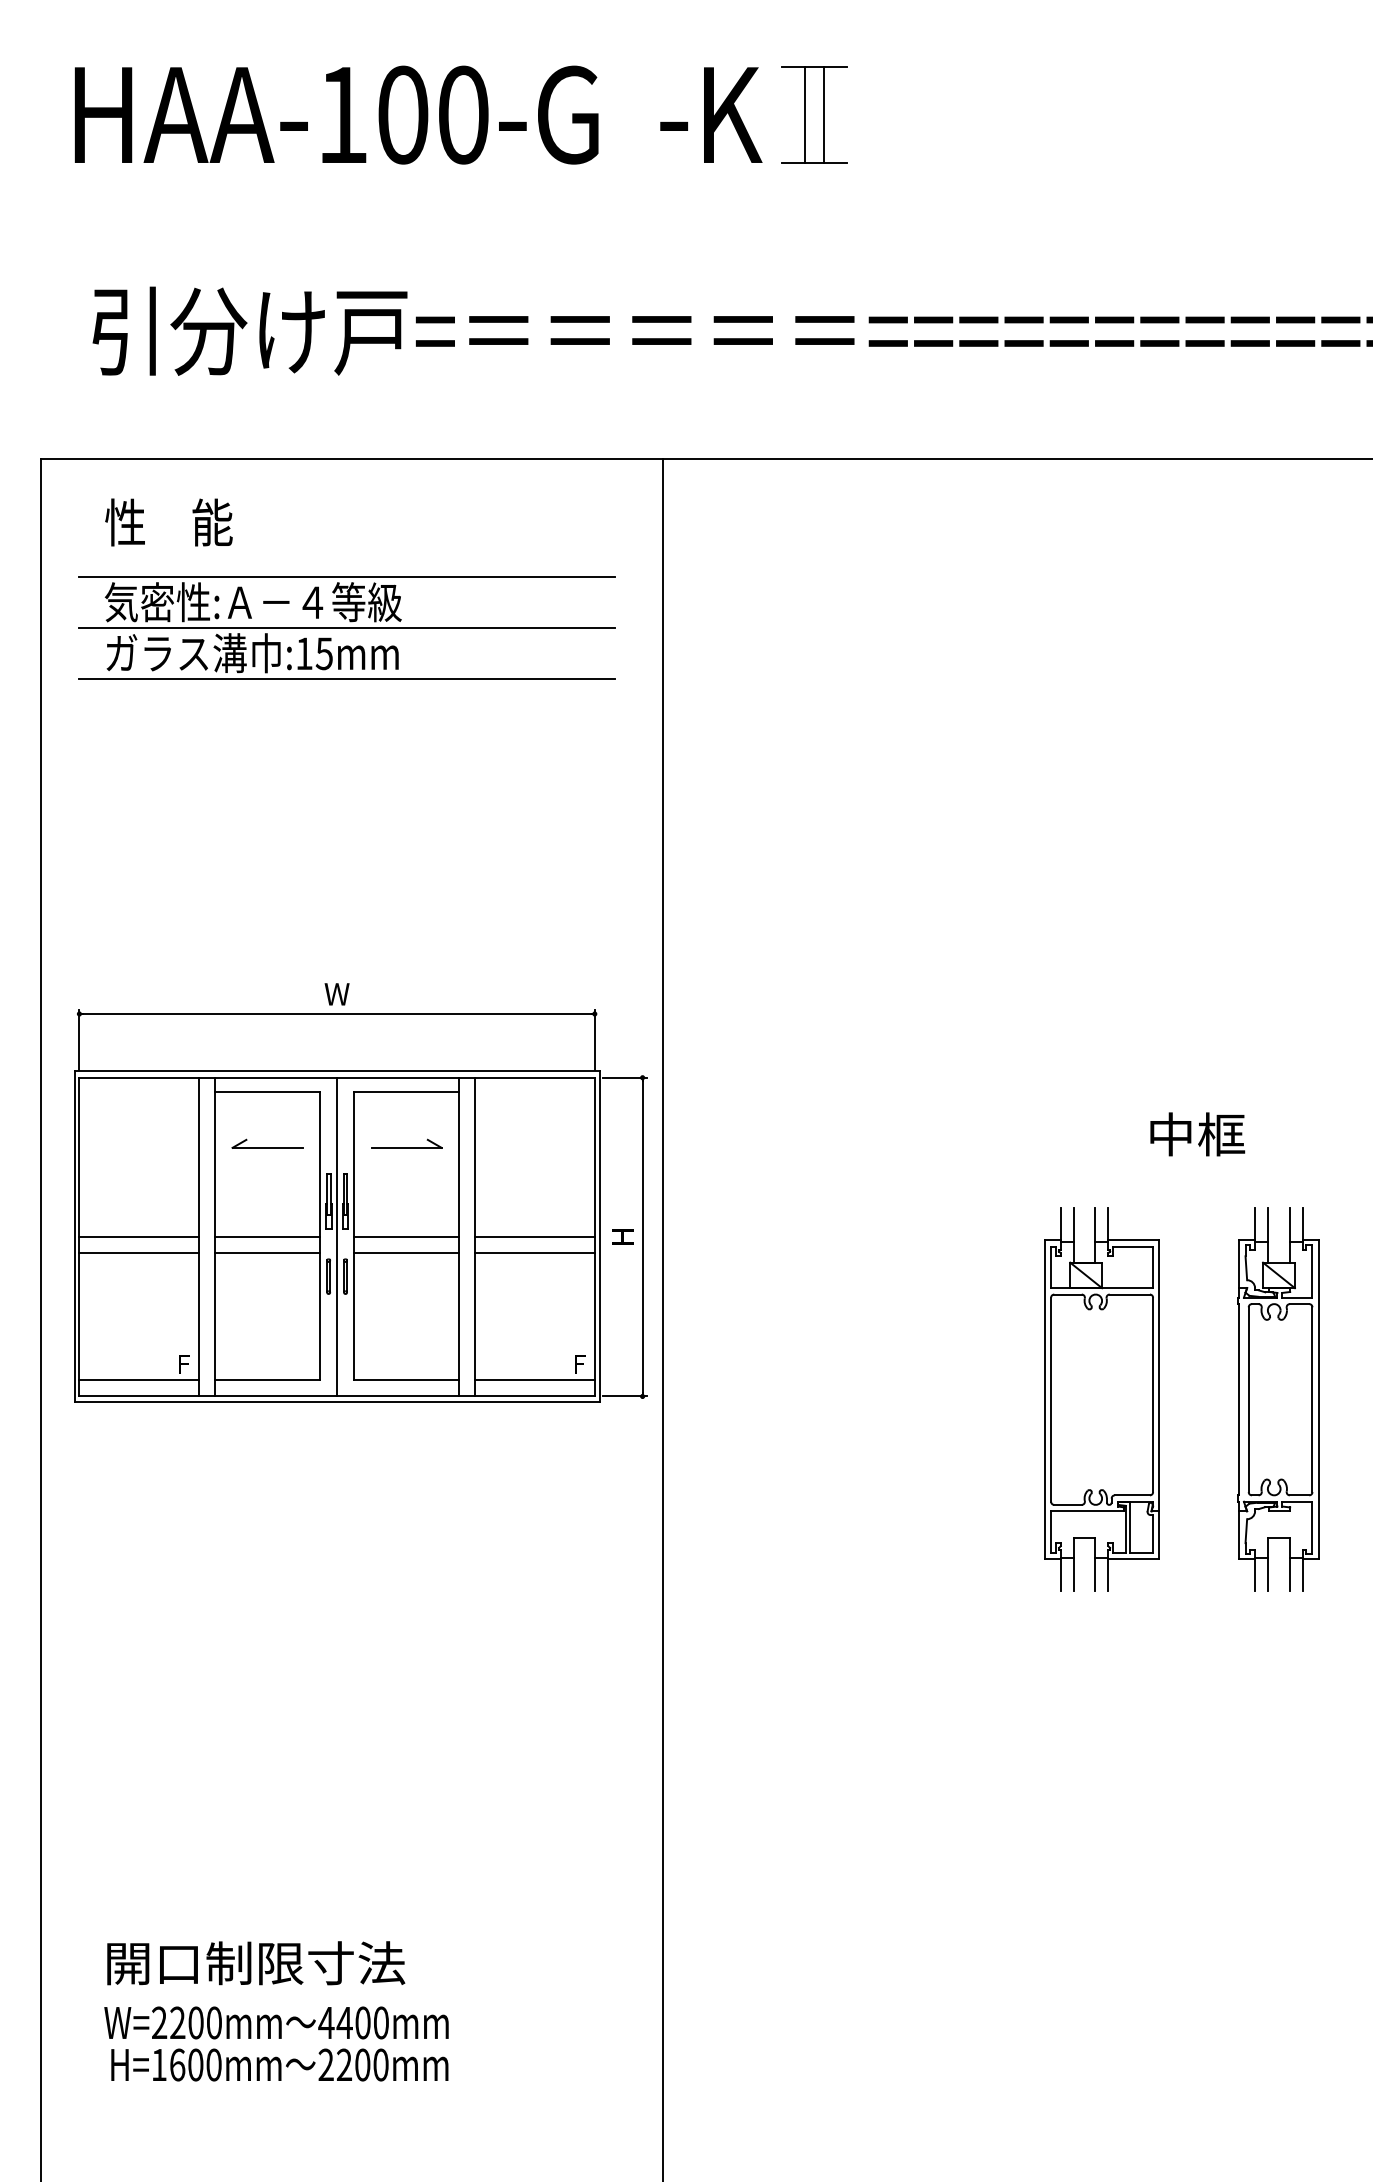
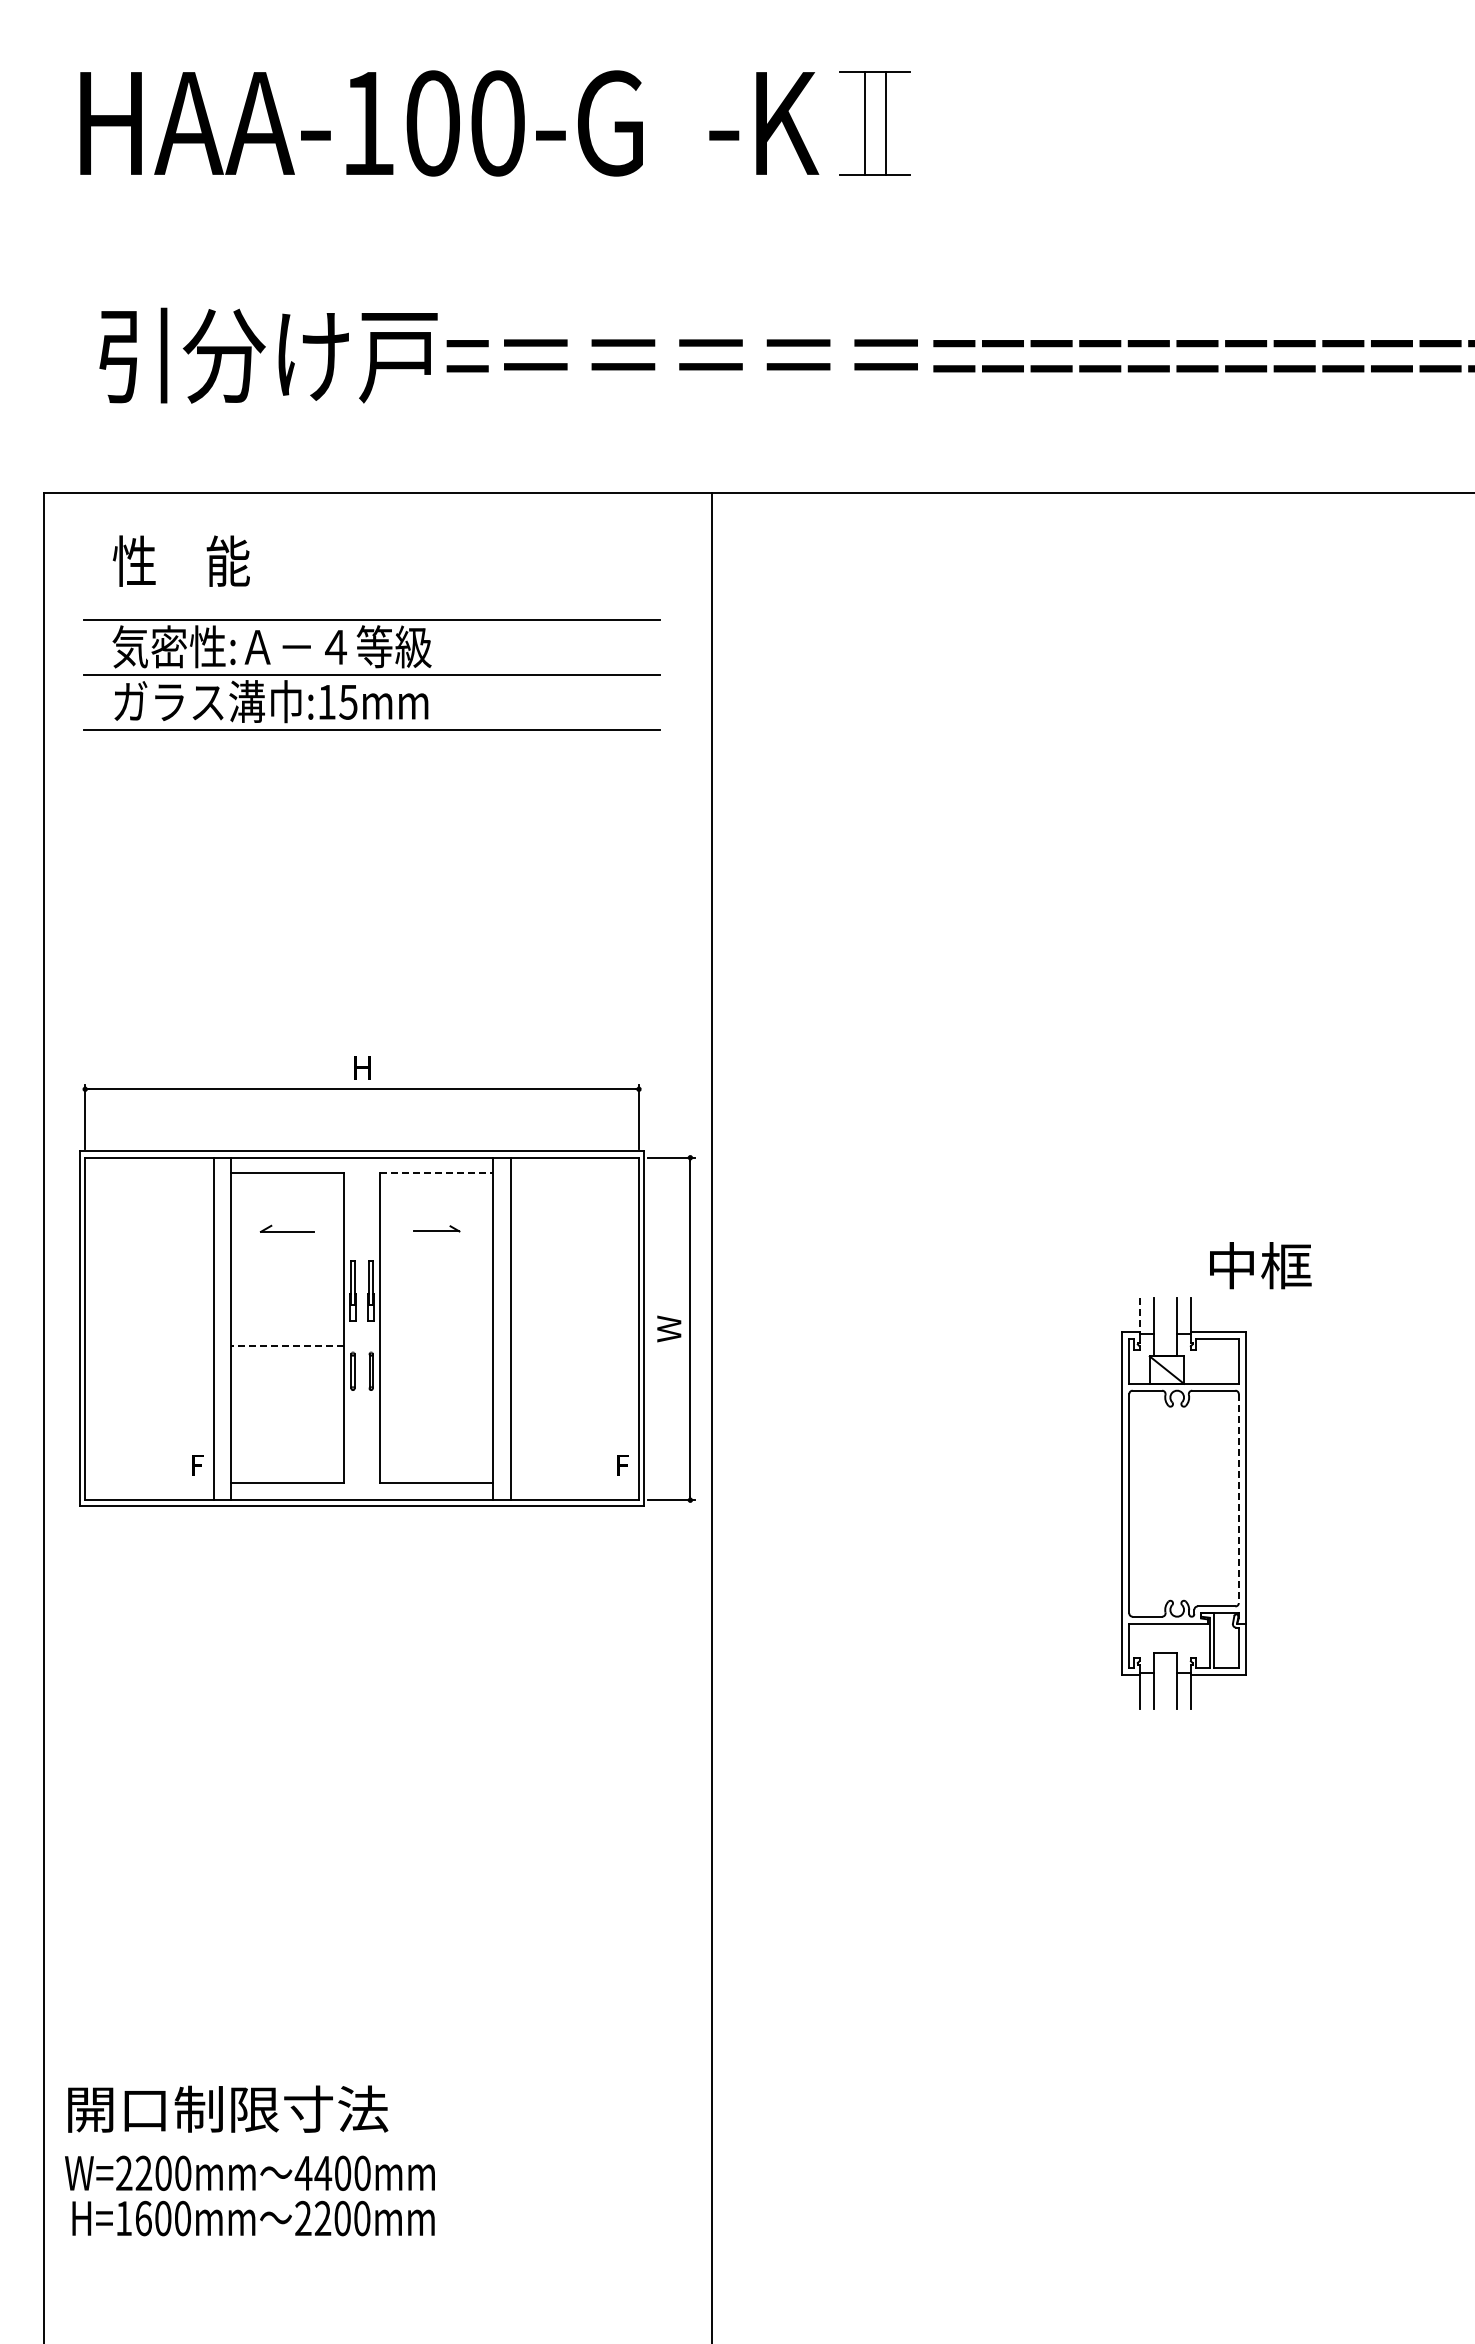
text: (336, 994) -> (361, 1068), W -> H
line: (406, 1092) -> (436, 1173), solid -> dashed
text: (1197, 1134) -> (1260, 1265), moved
part: (266, 1143) -> (286, 1228), size x0.7
part: (406, 1143) -> (436, 1228), size x0.6
line: (1060, 1224) -> (1139, 1315), solid -> dashed
line: (139, 1236) -> (149, 1328), removed
line: (267, 1236) -> (287, 1328), removed
line: (337, 1236) -> (362, 1328), removed
line: (406, 1236) -> (436, 1328), removed
line: (534, 1236) -> (574, 1328), removed
text: (623, 1236) -> (669, 1328), H -> W
line: (139, 1252) -> (149, 1345), removed
line: (267, 1252) -> (287, 1345), solid -> dashed
line: (406, 1252) -> (436, 1345), removed
line: (534, 1252) -> (574, 1345), removed
line: (139, 1379) -> (149, 1482), removed
line: (534, 1379) -> (574, 1482), removed
line: (1152, 1395) -> (1238, 1499), solid -> dashed
part: (1278, 1399) -> (1373, 1503), removed
text: (276, 2010) -> (249, 2160), moved

